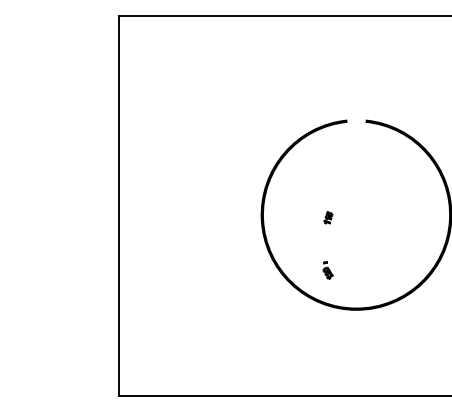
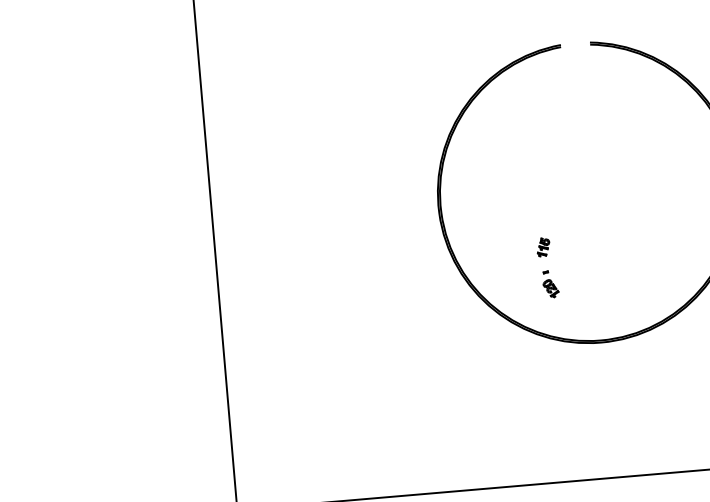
part: (328, 217) -> (543, 246), moved

